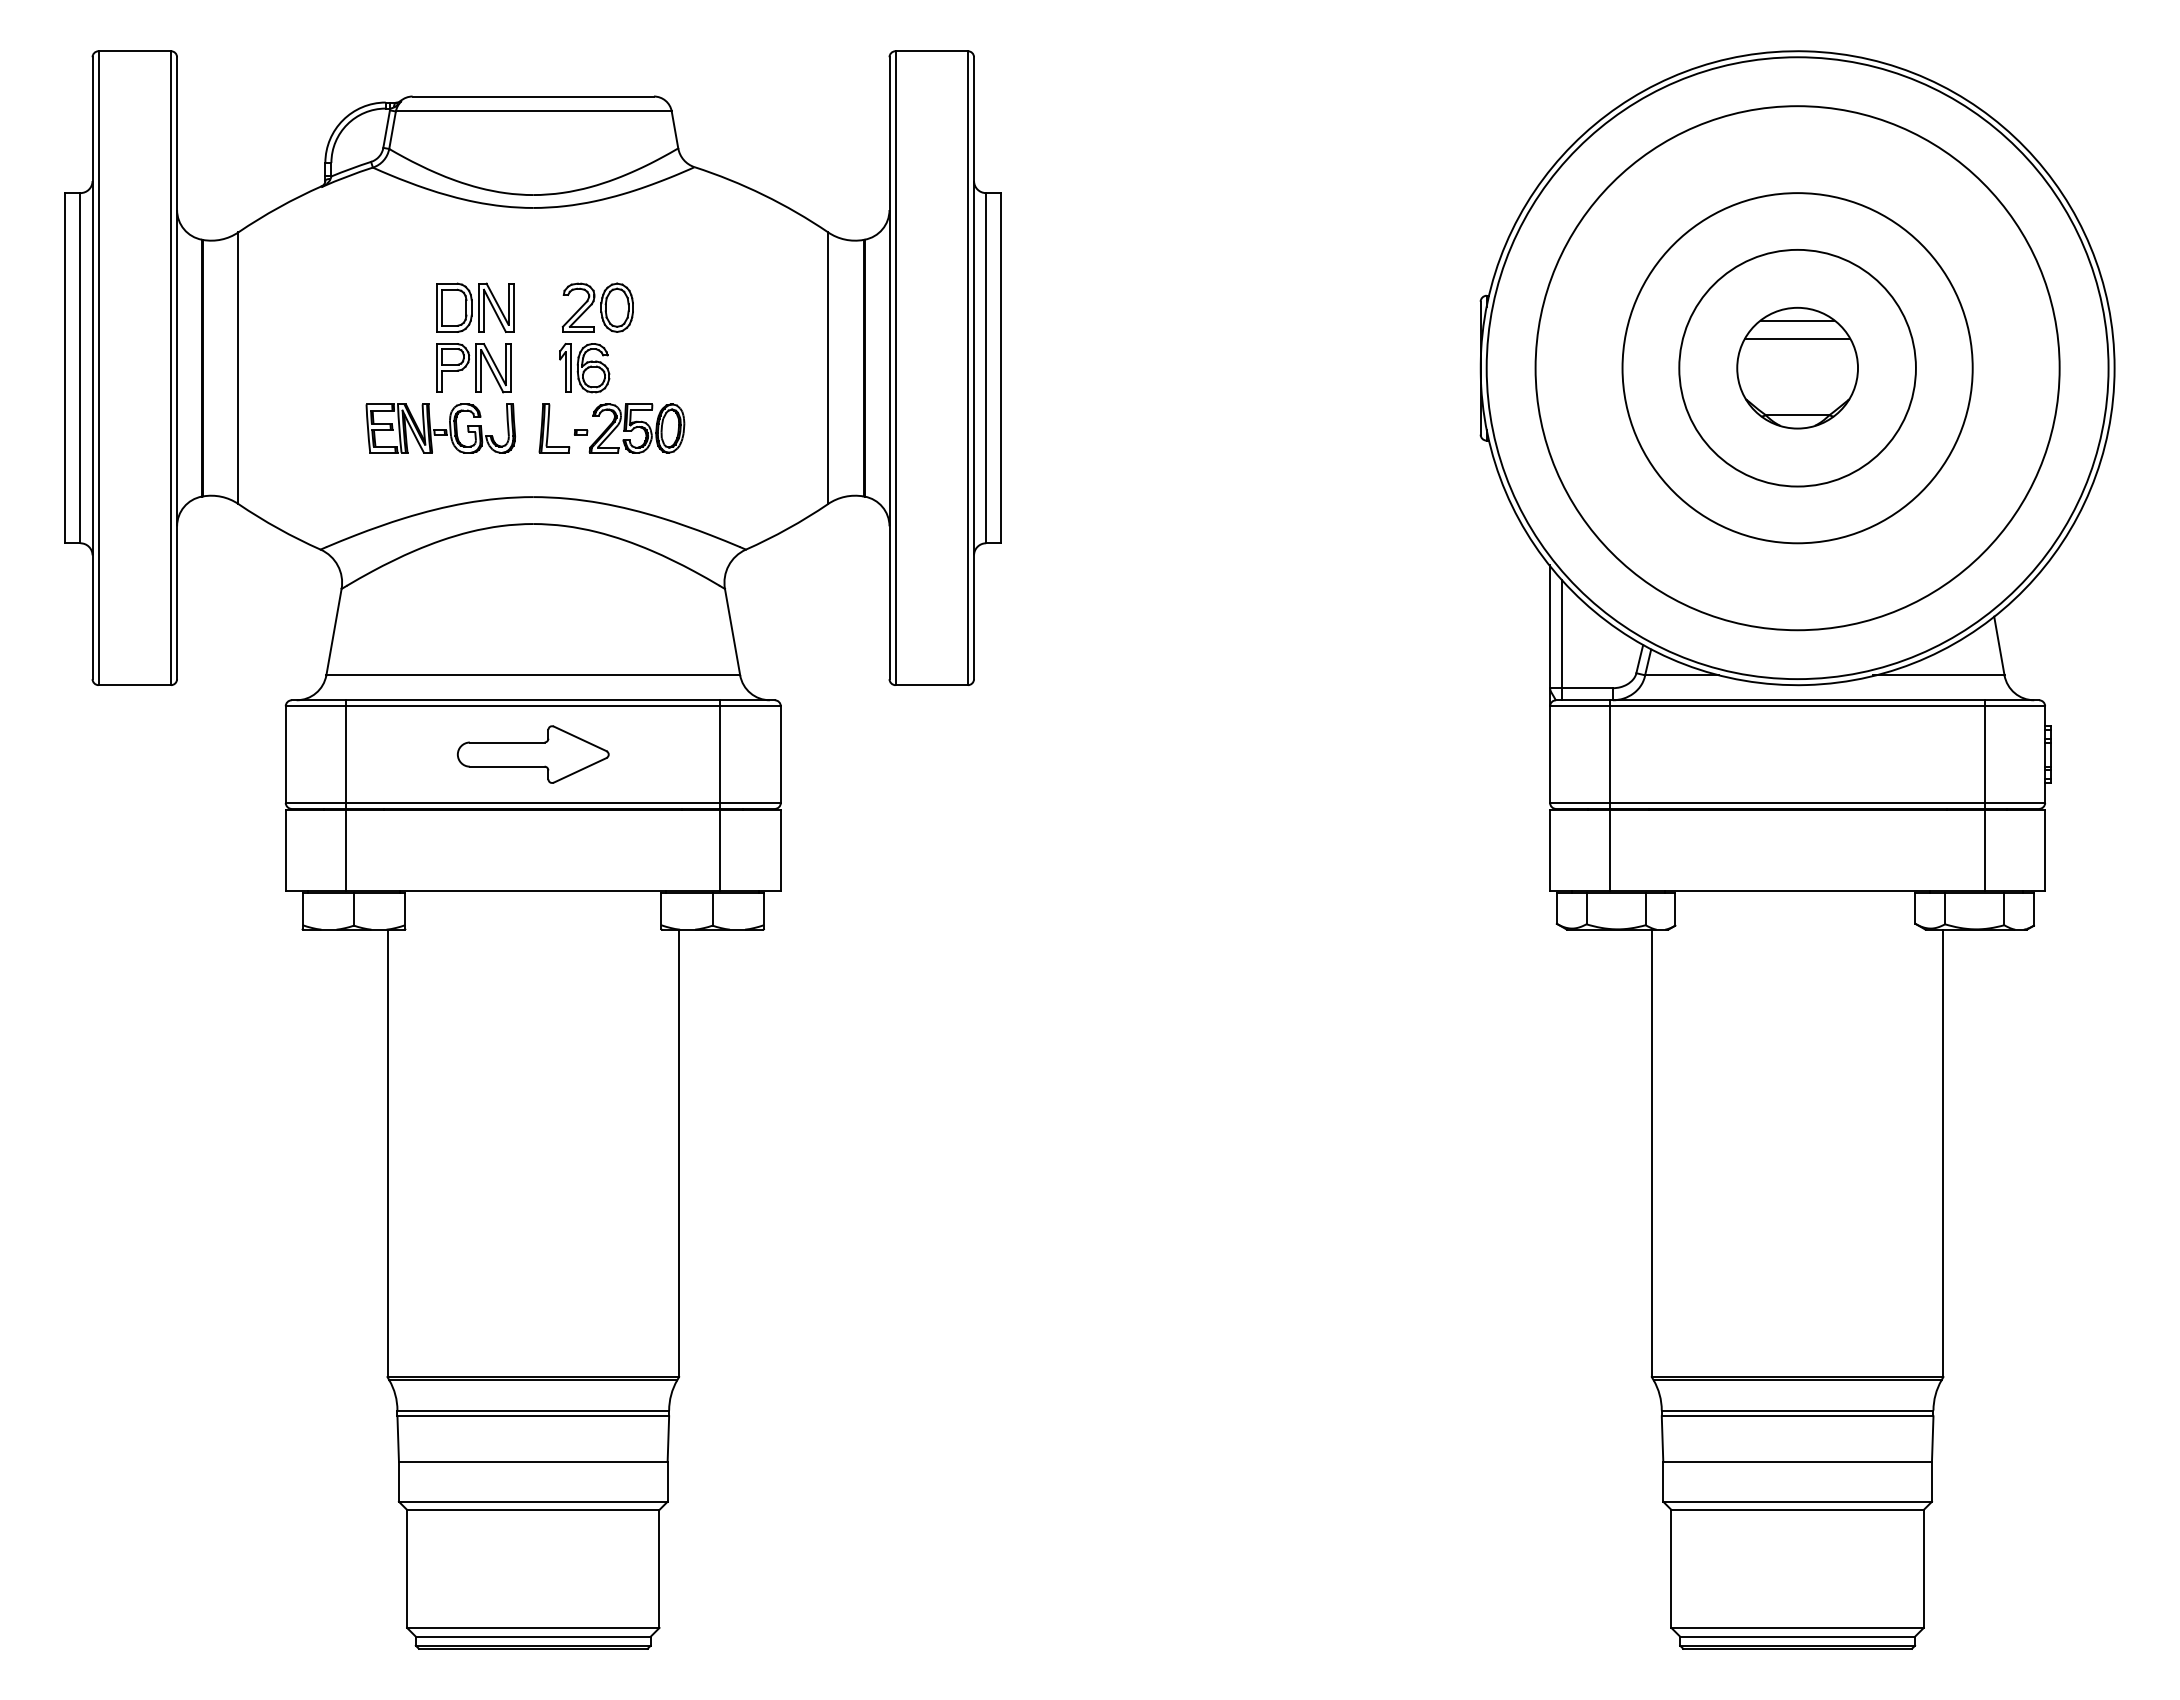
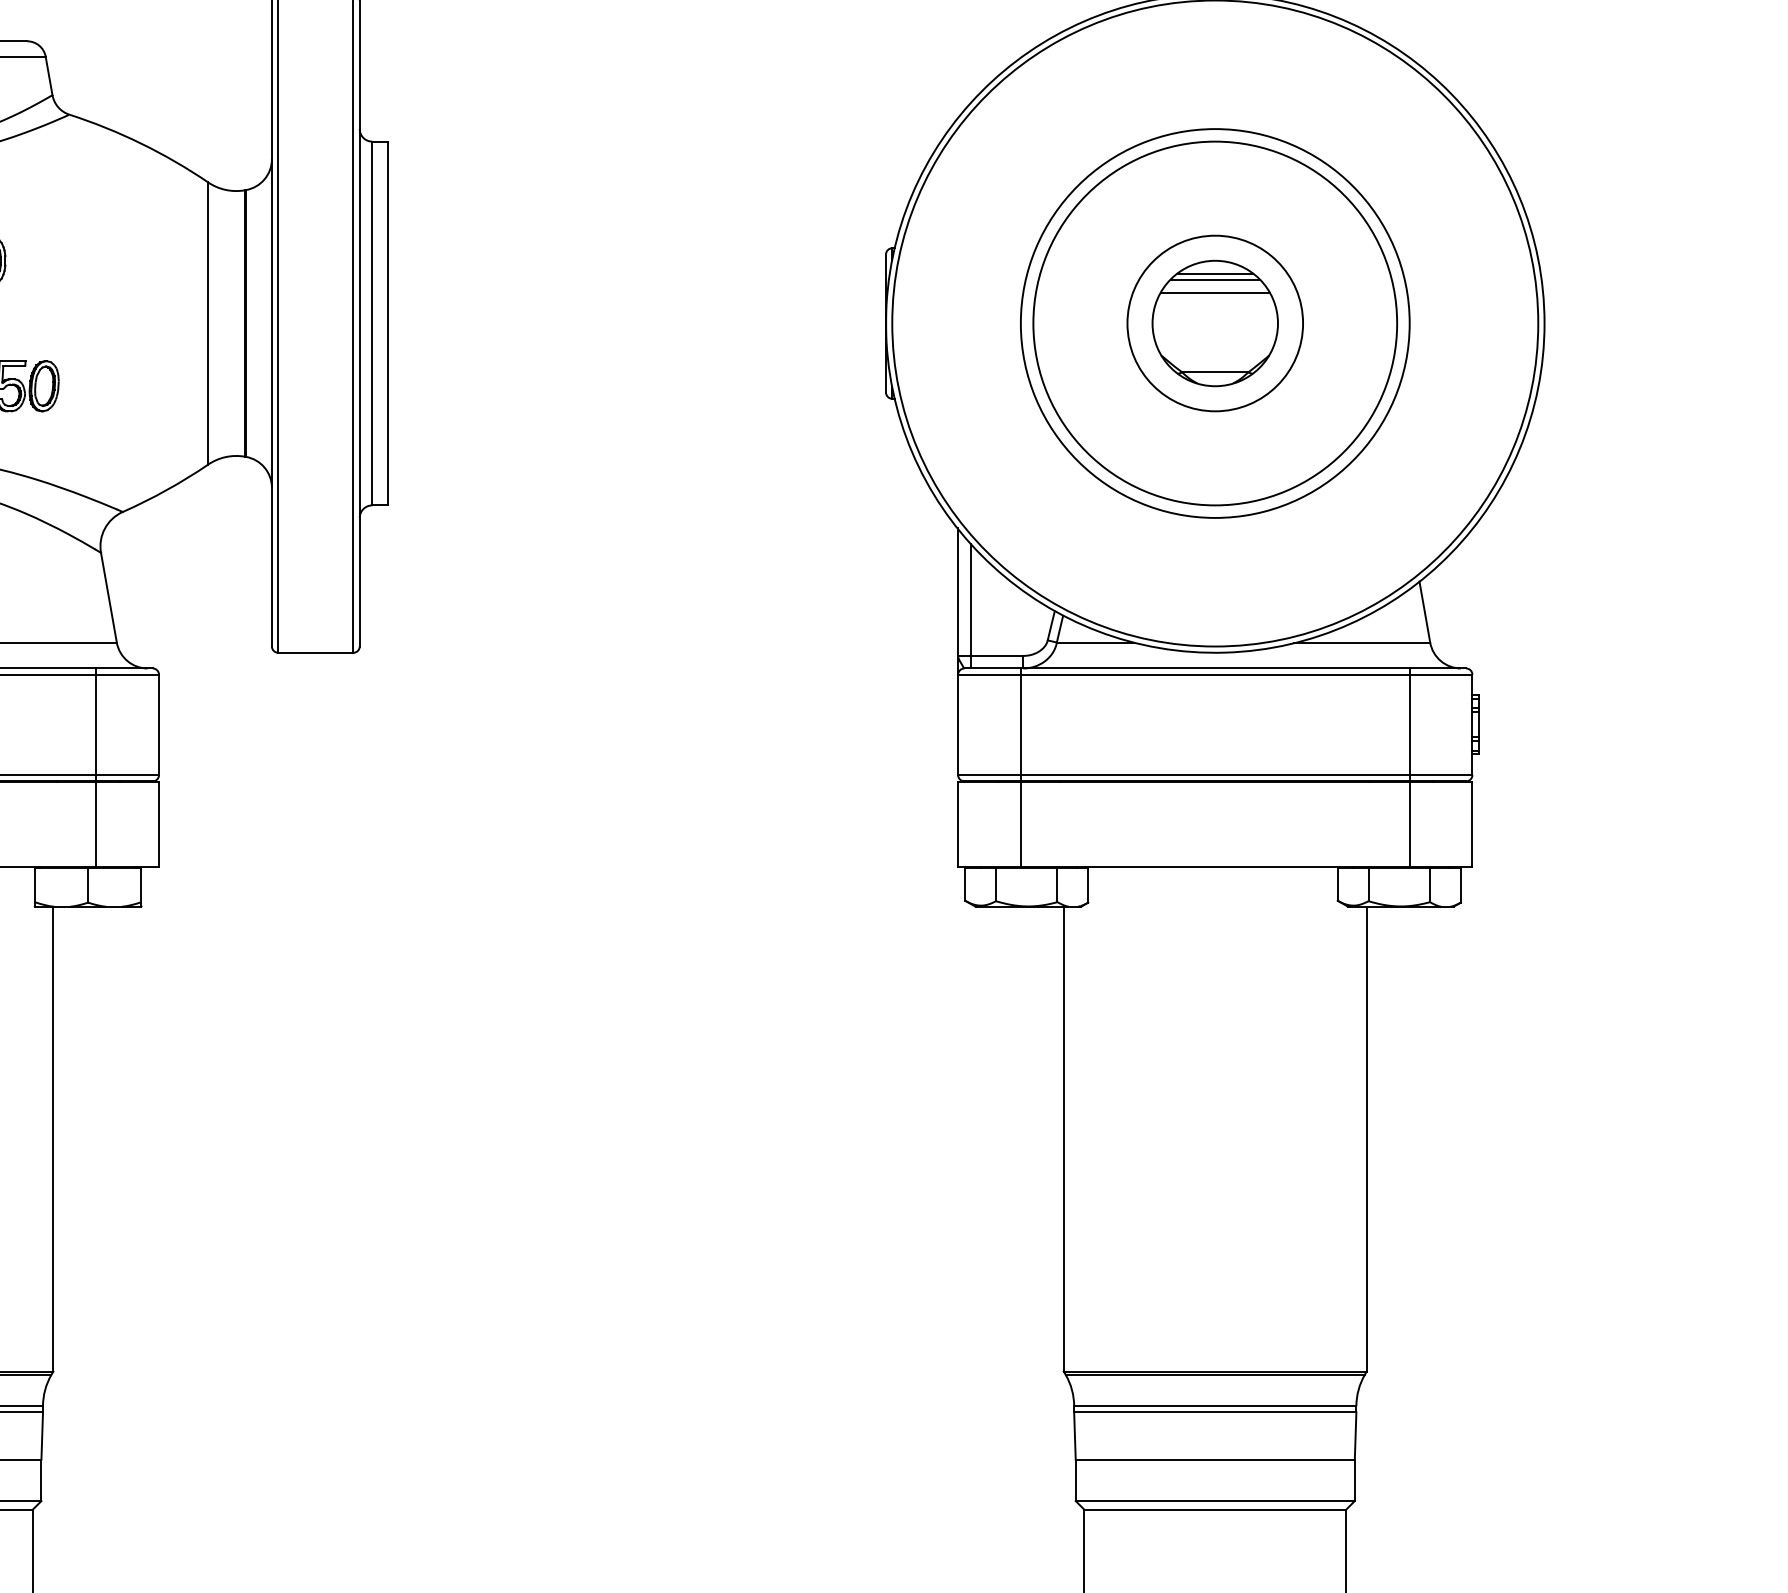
line: (1797, 325) -> (1215, 279), added
circle: (1797, 367) -> (1215, 322), size x0.71
circle: (1797, 368) -> (1215, 323), size x0.71

